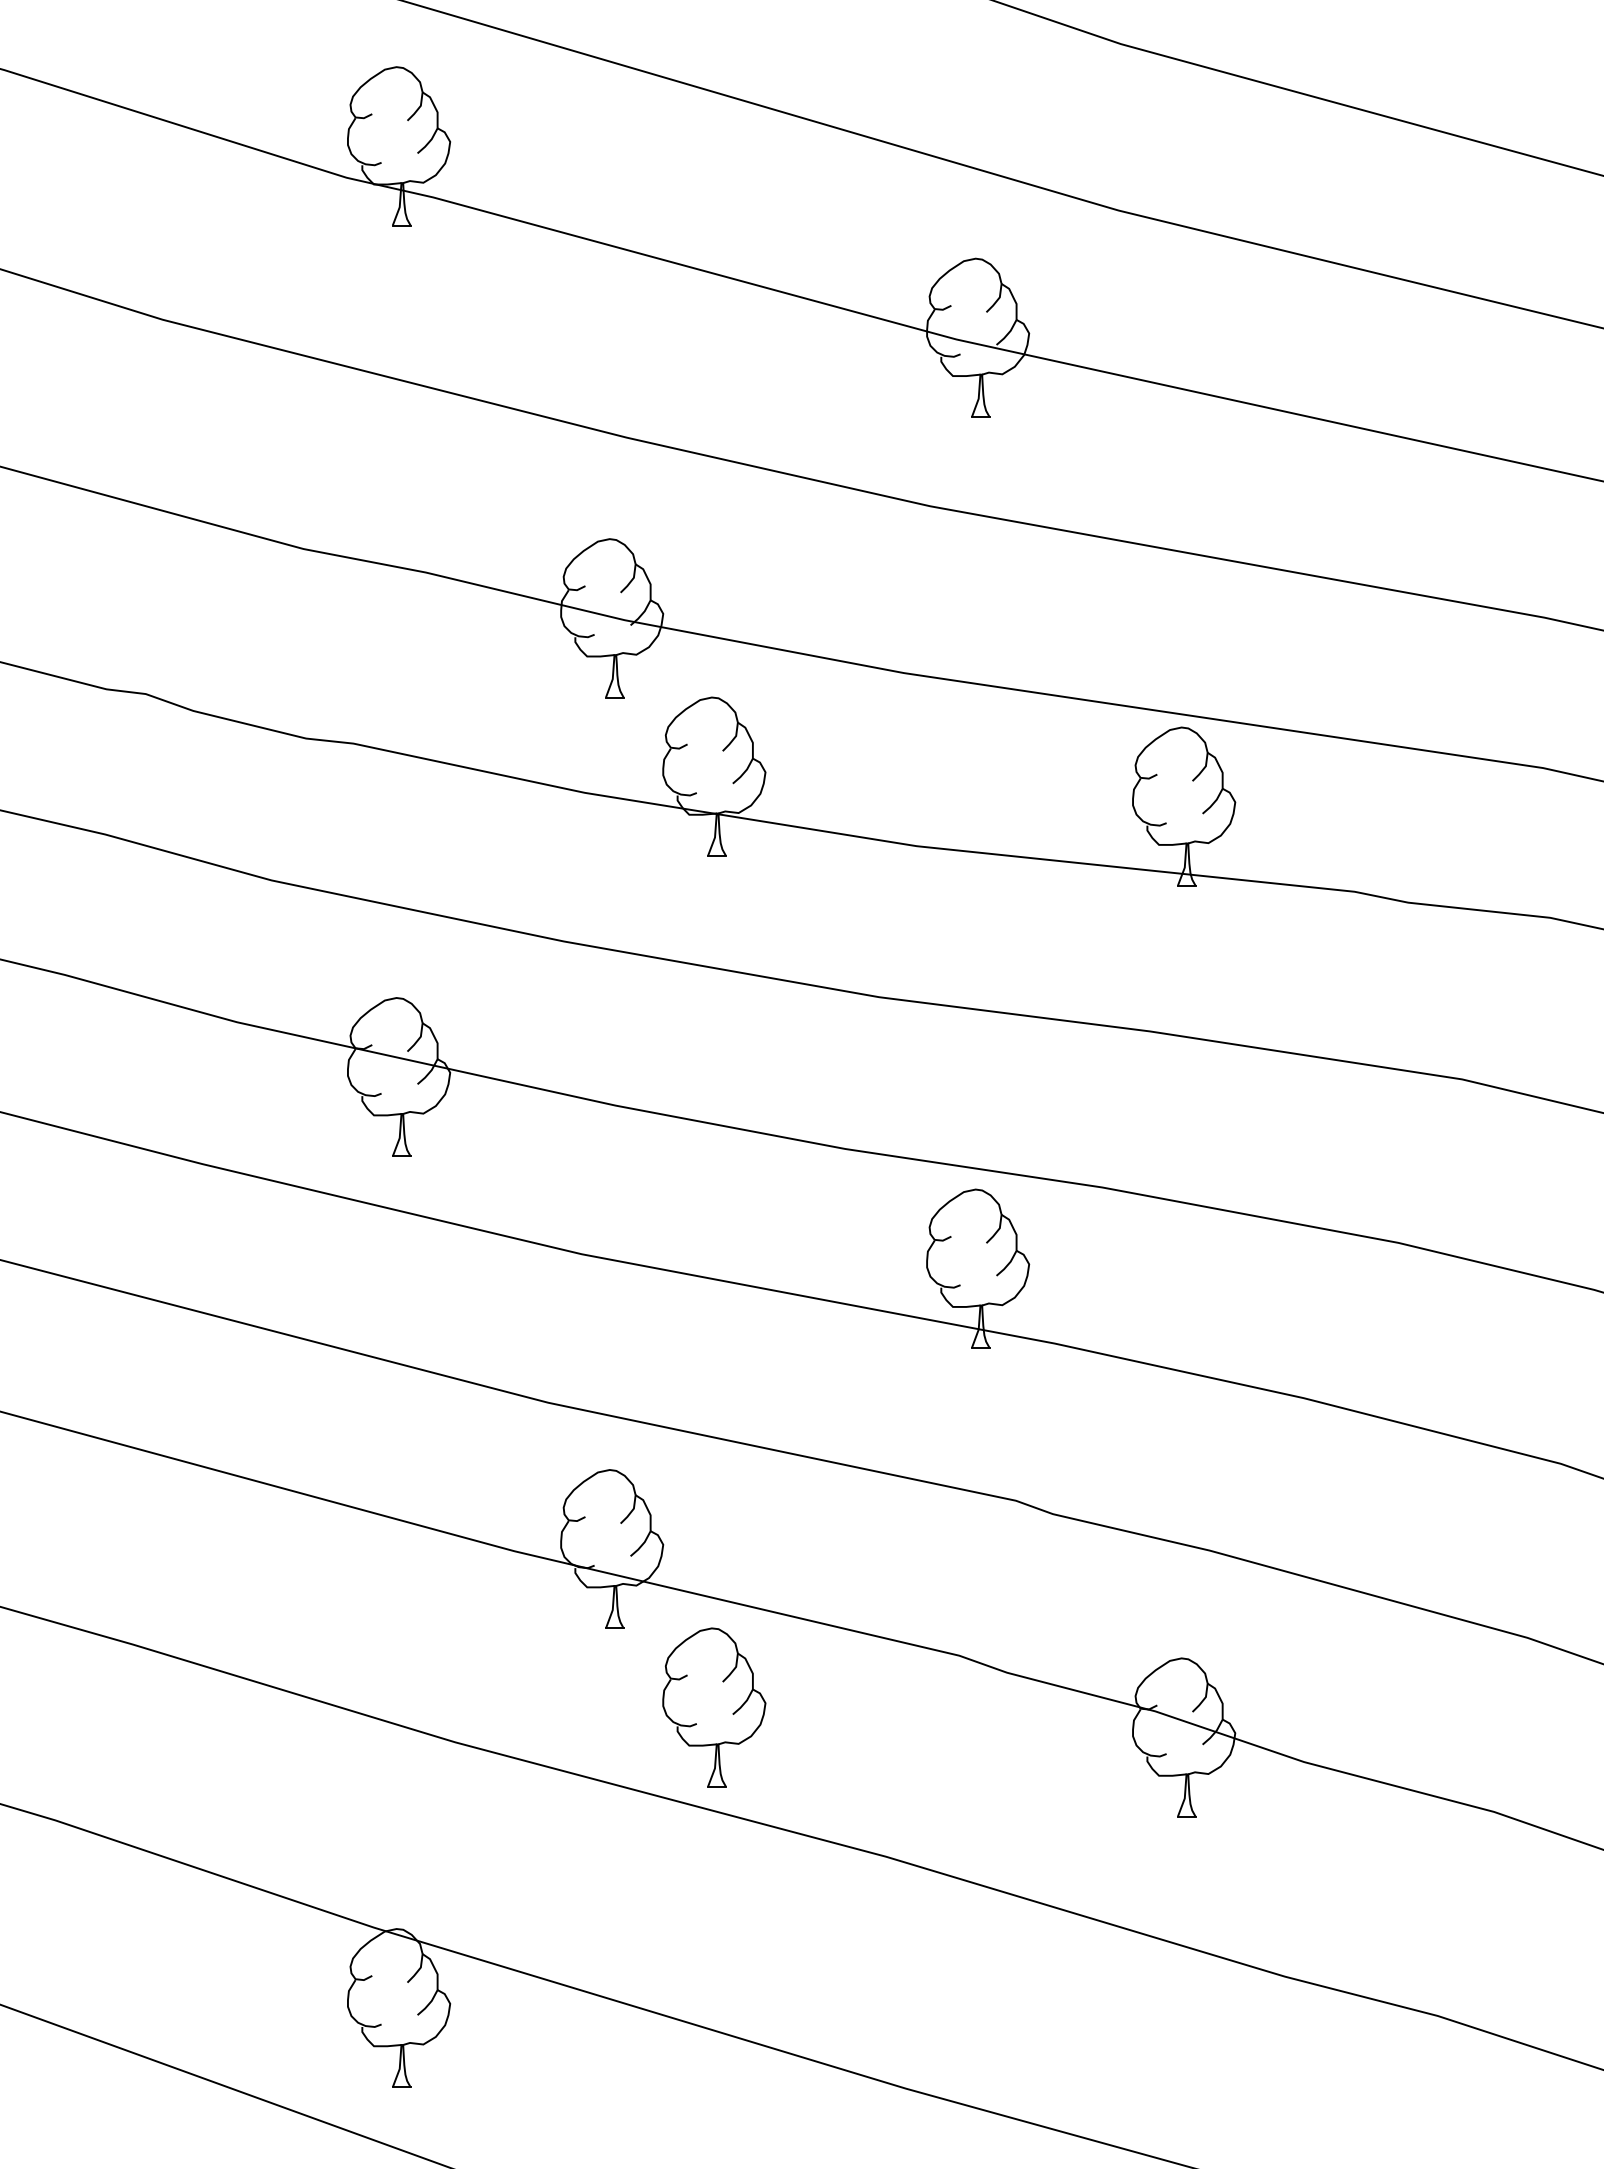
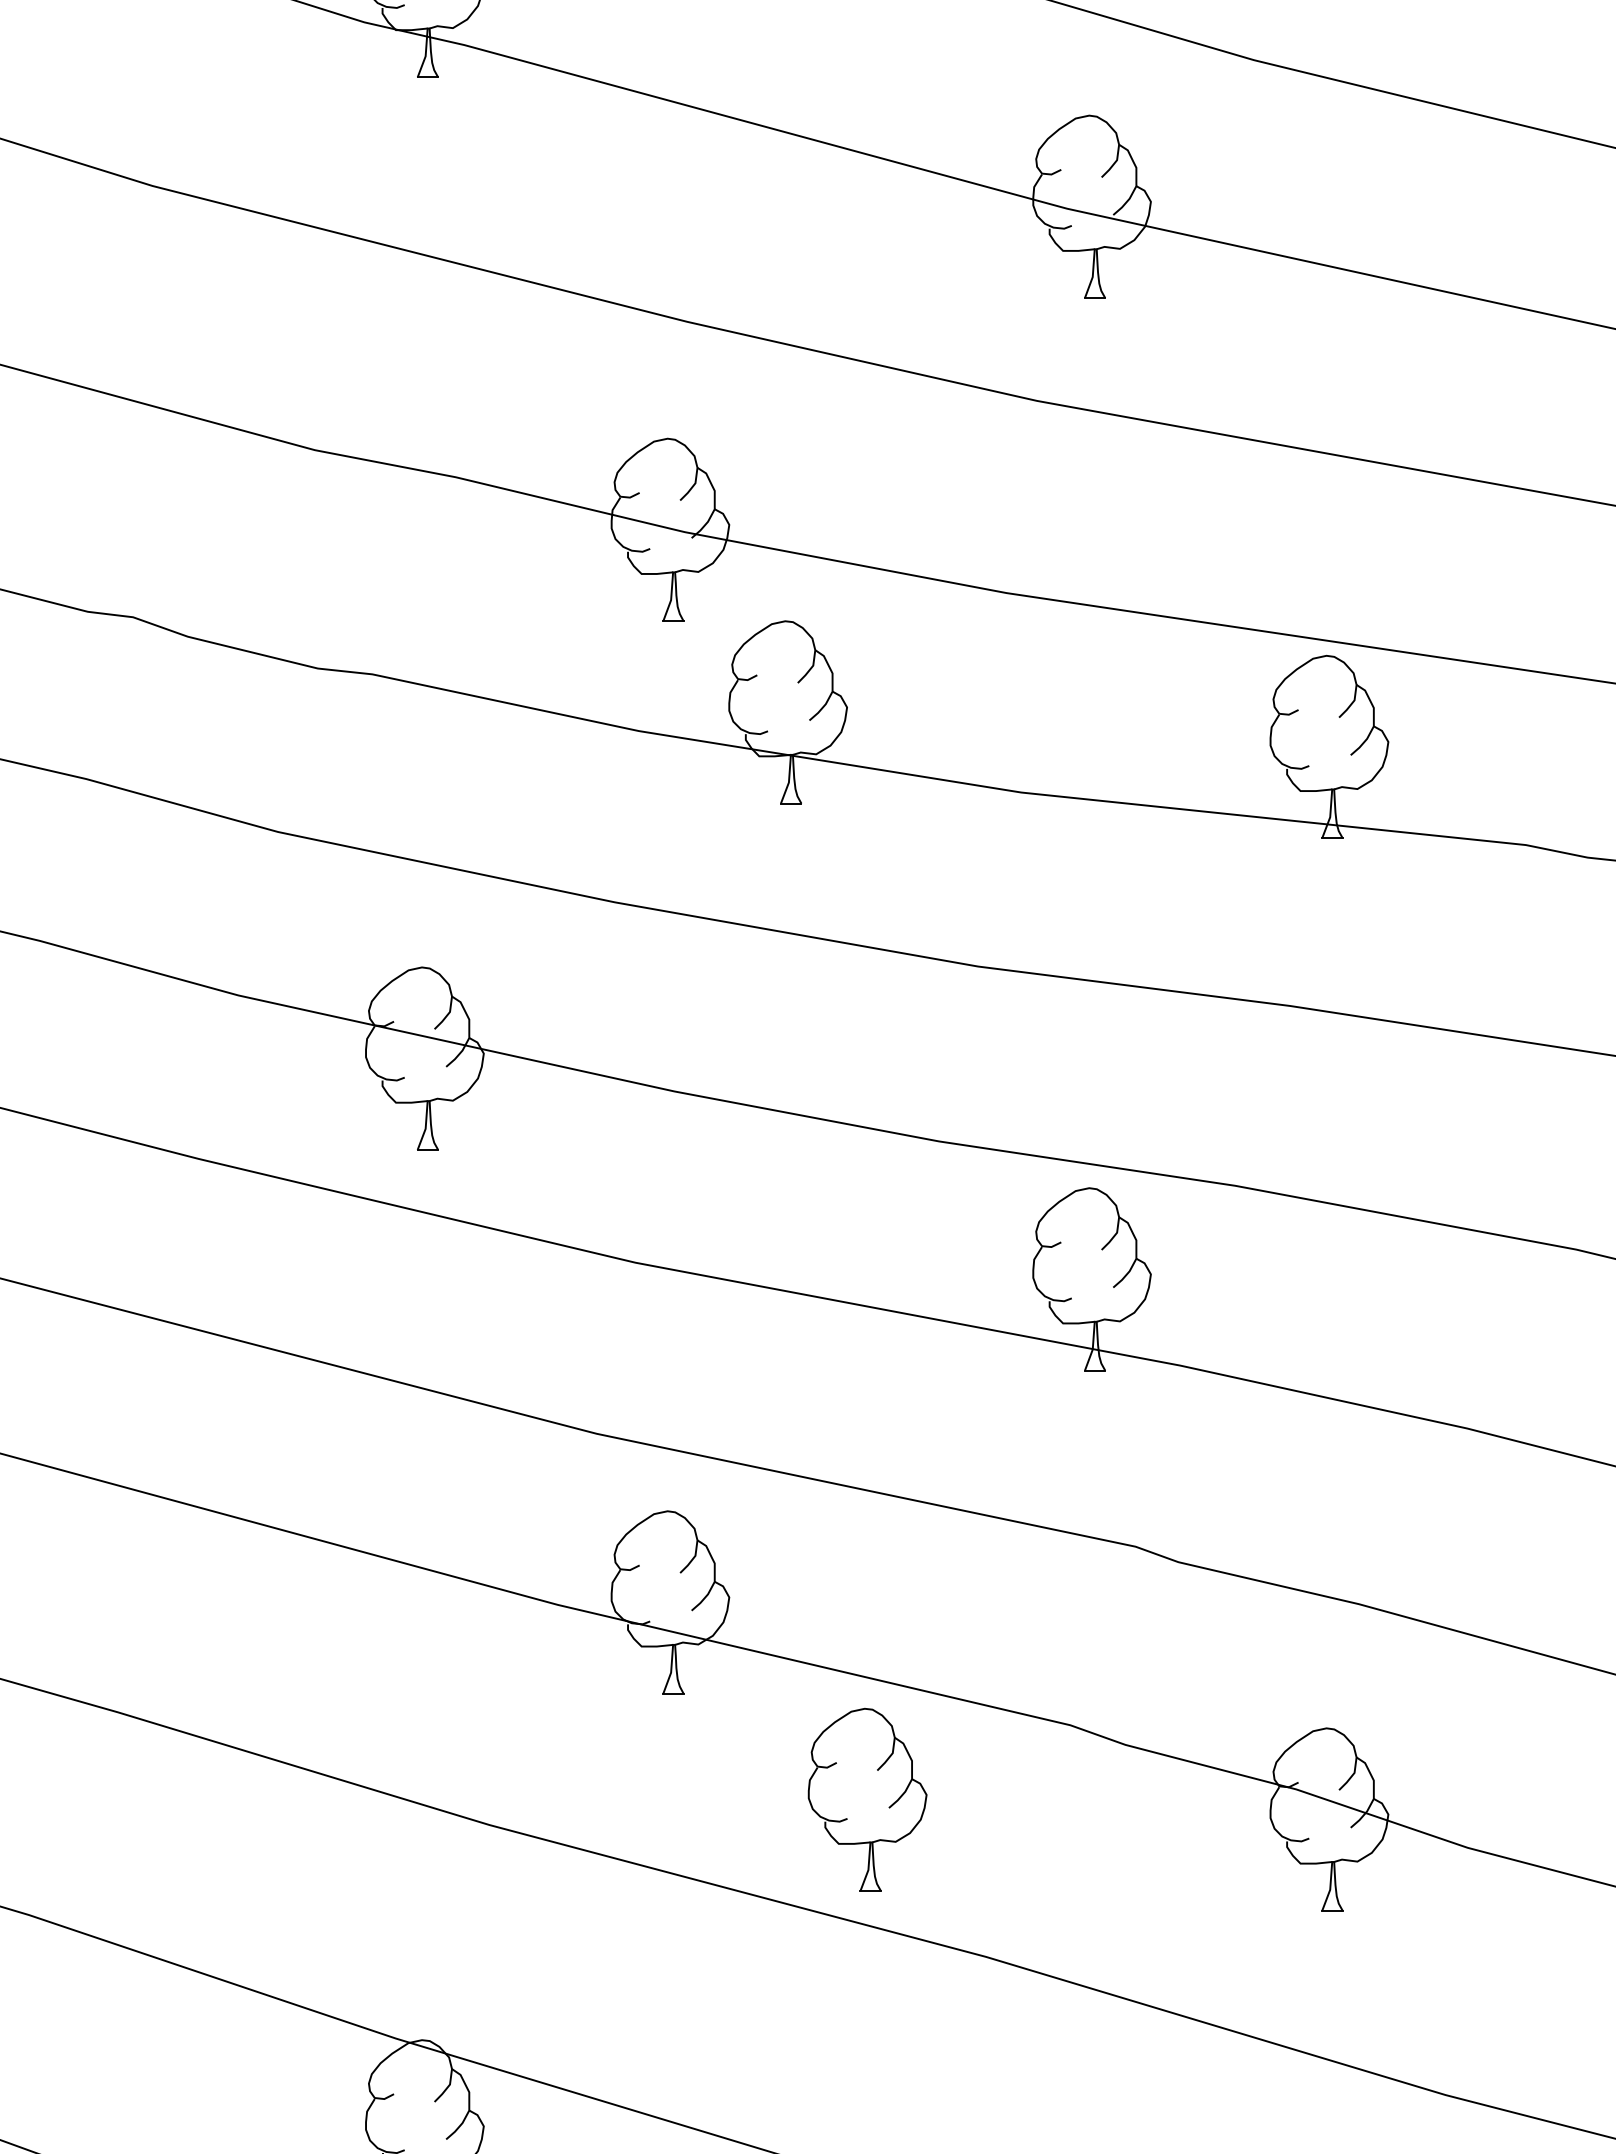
part: (714, 1707) -> (867, 1799), moved

